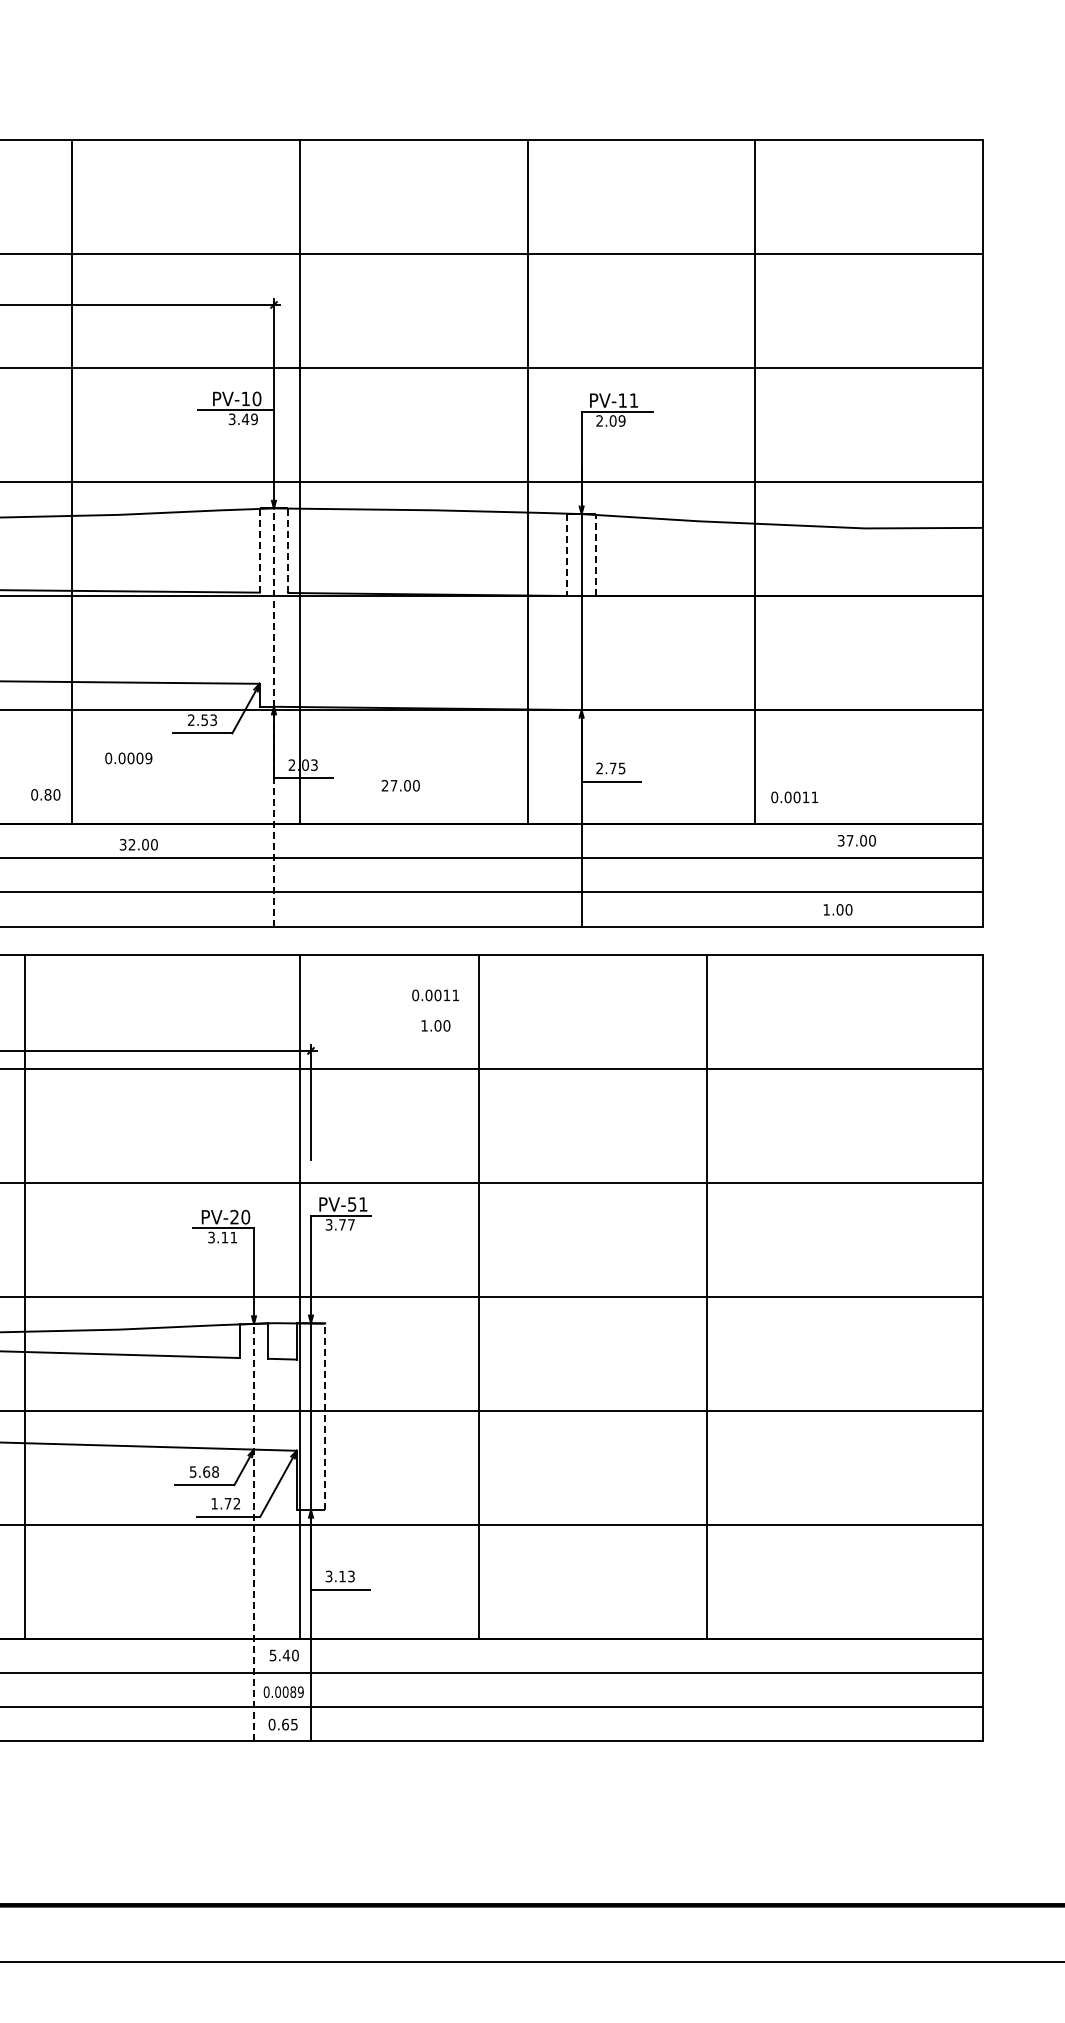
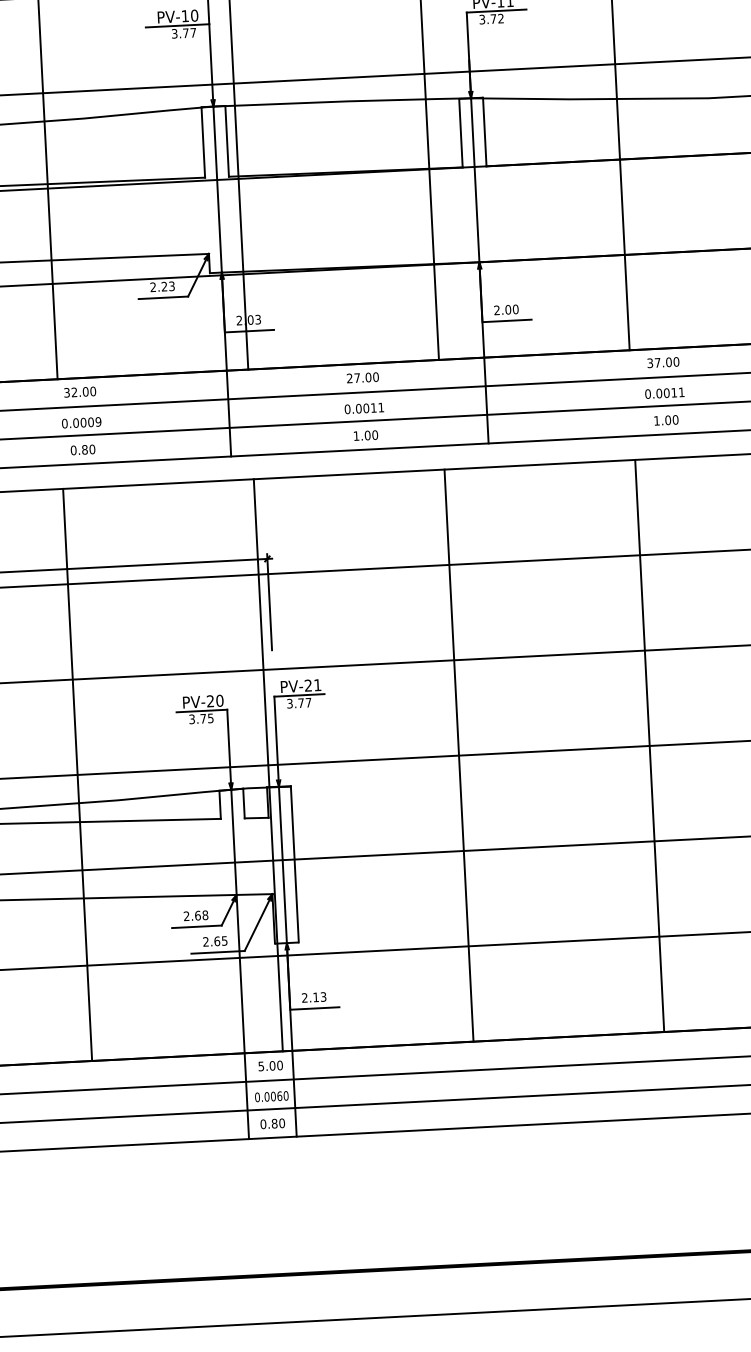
text: (249, 419) -> (189, 33), 3.49 -> 3.77
text: (610, 420) -> (491, 18), 2.09 -> 3.72
line: (259, 550) -> (203, 142), dashed -> solid
line: (288, 550) -> (227, 141), dashed -> solid
line: (595, 554) -> (484, 131), dashed -> solid
line: (567, 555) -> (461, 133), dashed -> solid
line: (273, 717) -> (221, 281), dashed -> solid
text: (204, 719) -> (164, 286), 2.53 -> 2.23
text: (128, 758) -> (81, 422), moved
text: (617, 768) -> (511, 309), 2.75 -> 2.00
text: (400, 785) -> (362, 377), moved
text: (45, 794) -> (82, 449), moved
text: (794, 797) -> (664, 393), moved
text: (856, 840) -> (663, 362), moved
text: (138, 844) -> (79, 391), moved
text: (837, 909) -> (665, 420), moved
text: (435, 995) -> (364, 408), moved
text: (435, 1025) -> (365, 435), moved
text: (352, 1204) -> (308, 685), PV-51 -> PV-21
text: (229, 1237) -> (207, 718), 3.11 -> 3.75
line: (24, 1296) -> (77, 774), moved
line: (478, 1296) -> (458, 755), moved
line: (707, 1296) -> (649, 745), moved
line: (325, 1416) -> (295, 864), dashed -> solid
text: (192, 1471) -> (186, 915), 5.68 -> 2.68
text: (225, 1503) -> (215, 941), 1.72 -> 2.65
line: (254, 1532) -> (240, 964), dashed -> solid
text: (328, 1576) -> (304, 997), 3.13 -> 2.13
text: (286, 1655) -> (272, 1065), 5.40 -> 5.00
text: (296, 1691) -> (282, 1095), 0.0089 -> 0.0060
text: (289, 1724) -> (277, 1123), 0.65 -> 0.80

